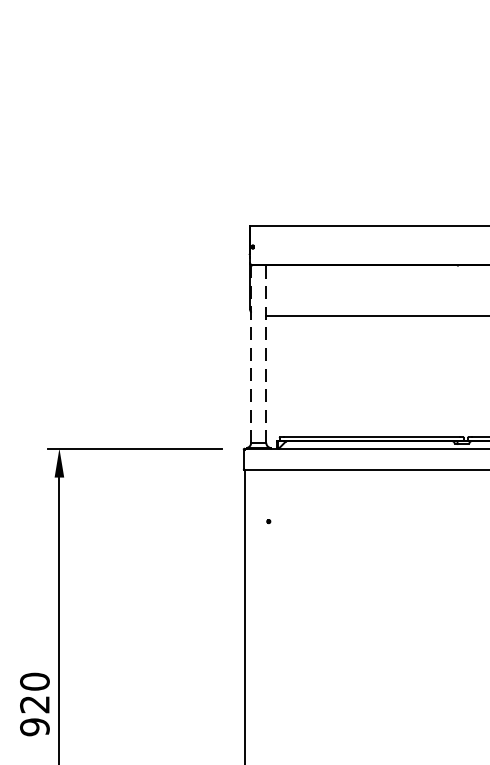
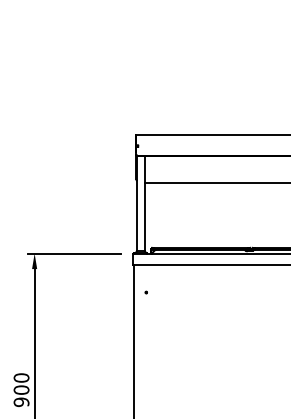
line: (252, 354) -> (137, 203), dashed -> solid
line: (265, 354) -> (144, 203), dashed -> solid
text: (34, 703) -> (21, 389), 920 -> 900

